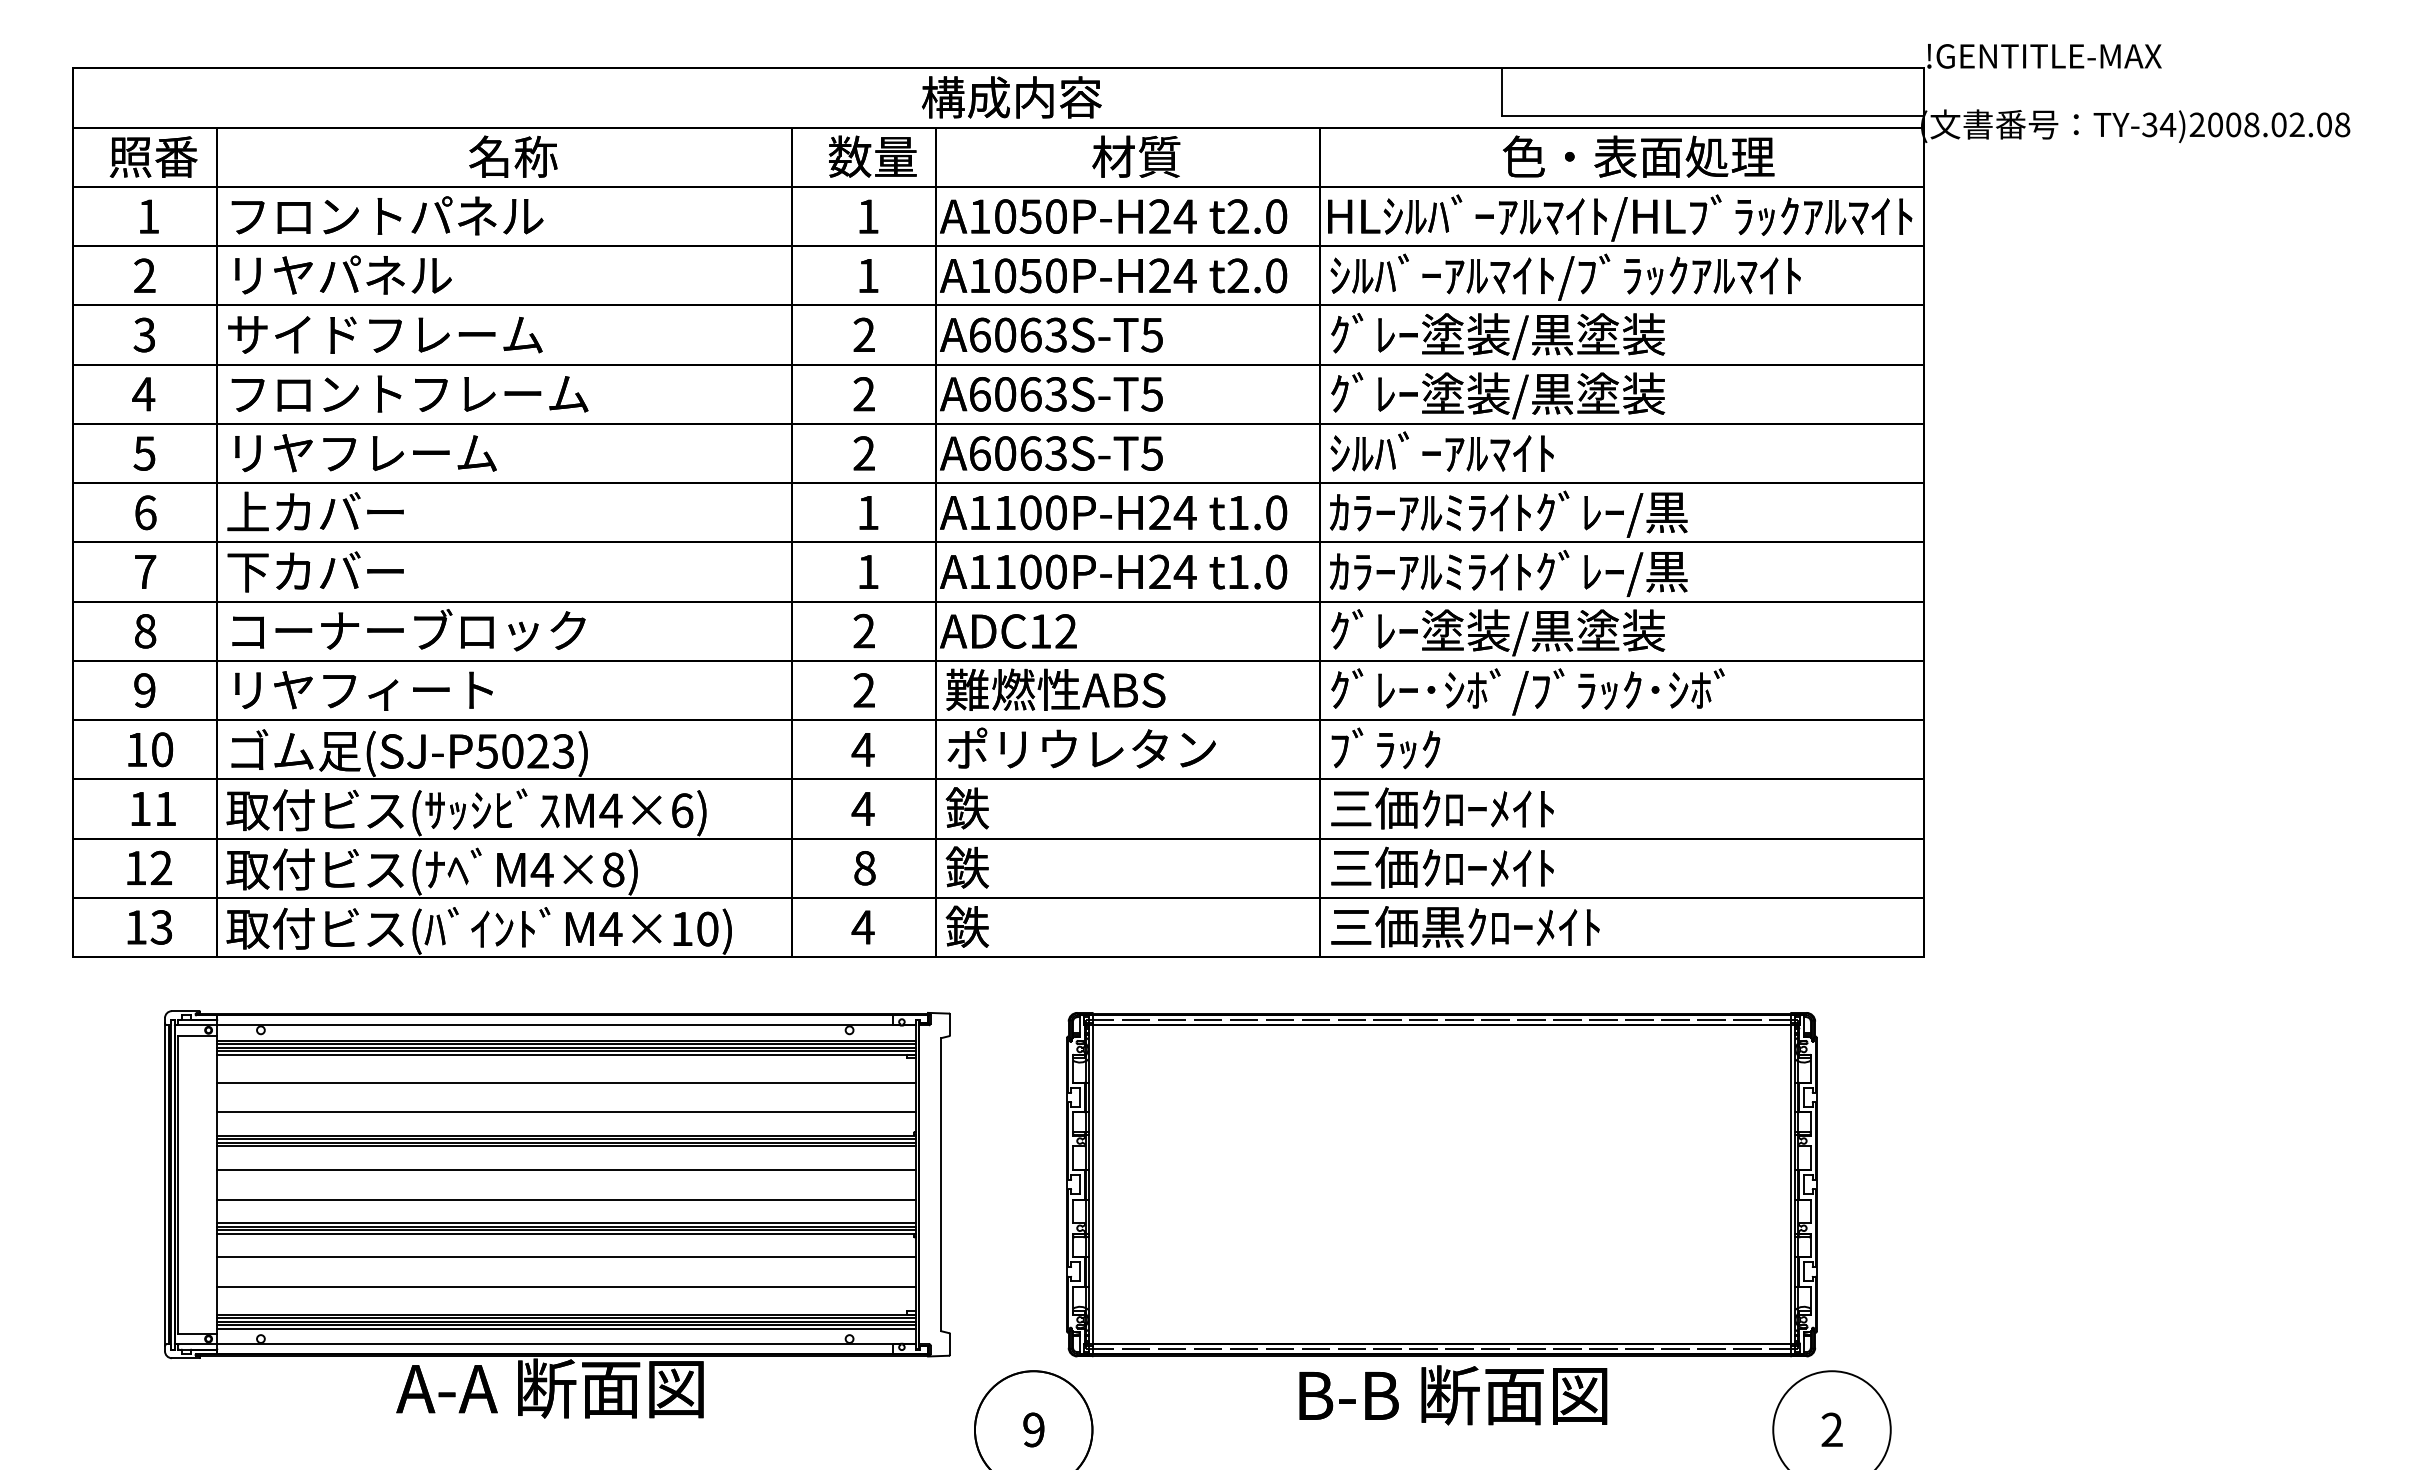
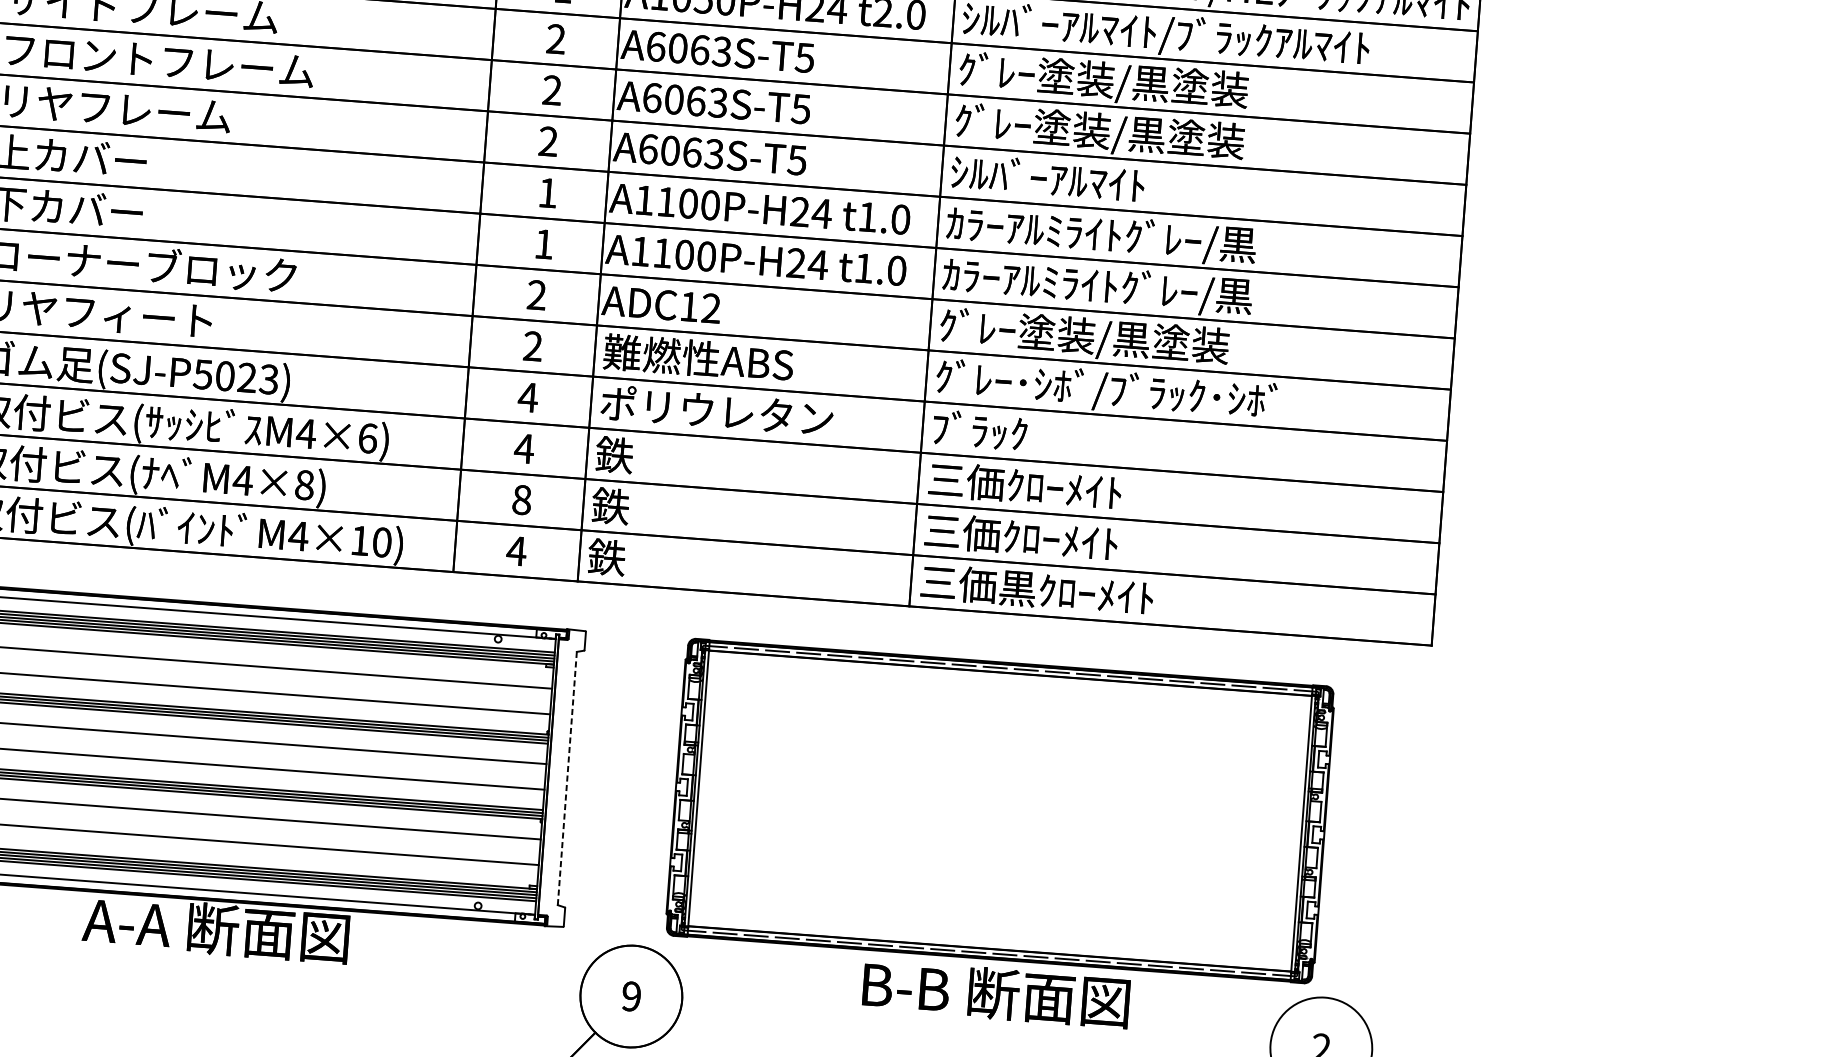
line: (941, 1184) -> (567, 778), solid -> dashed

